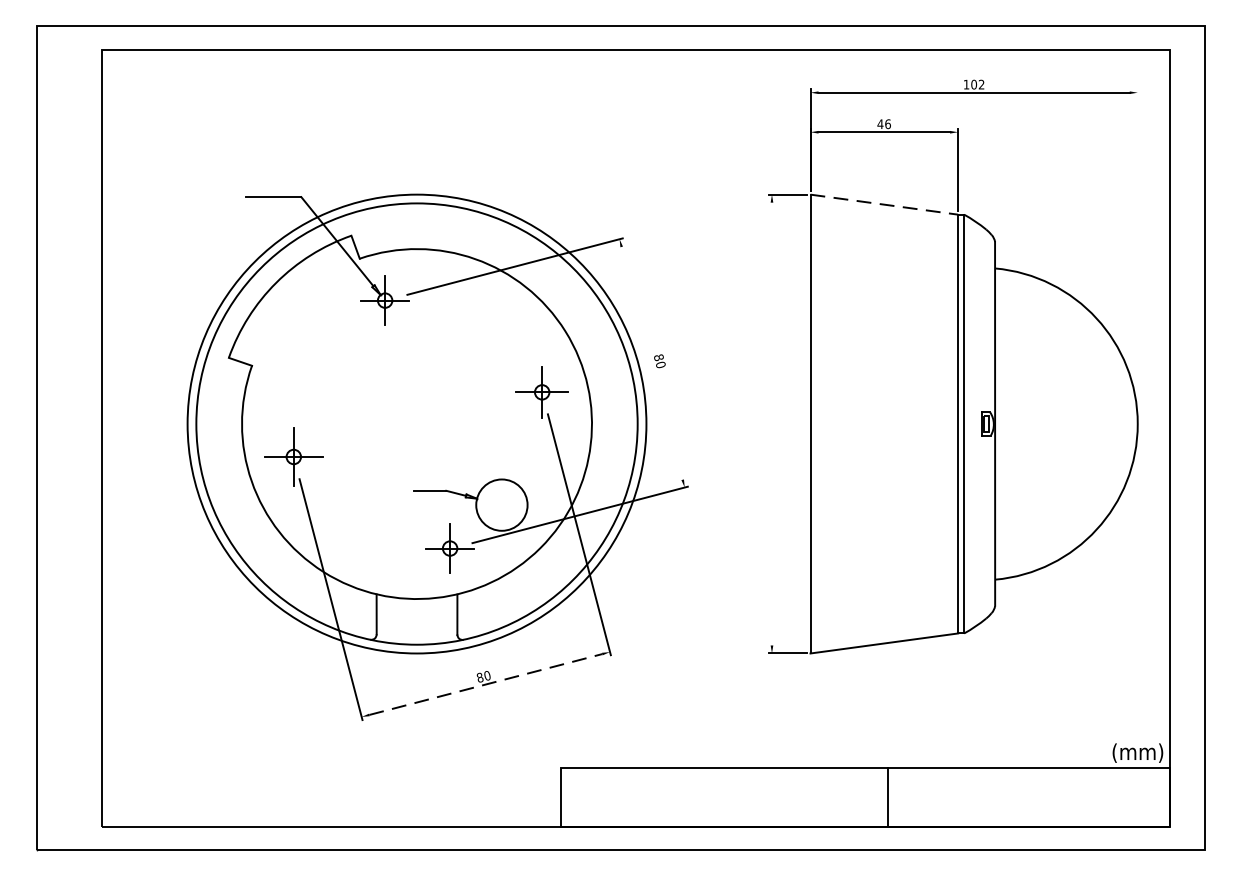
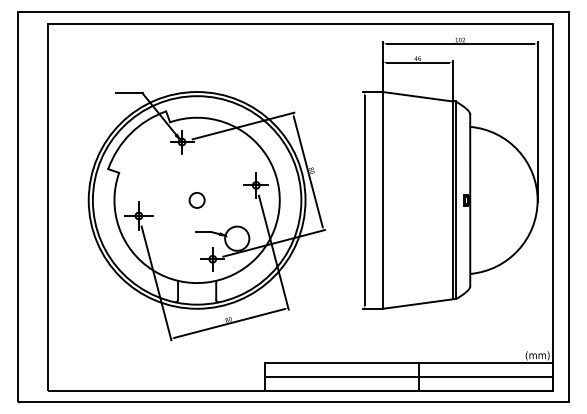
line: (885, 204) -> (418, 96), dashed -> solid
line: (1137, 257) -> (537, 121), added
line: (650, 362) -> (307, 171), added
circle: (415, 424) -> (196, 200), added
line: (771, 424) -> (364, 200), added
line: (485, 684) -> (229, 323), dashed -> solid
line: (866, 798) -> (409, 377), added

